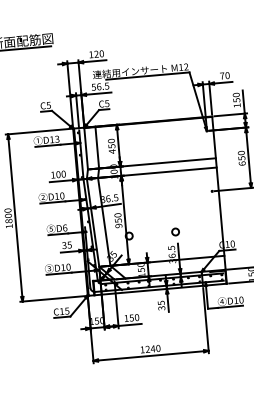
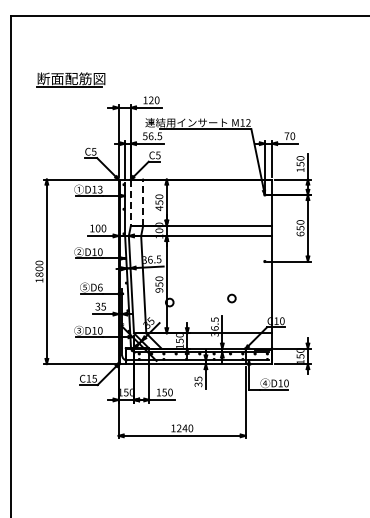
line: (97, 147) -> (143, 202), solid -> dashed
line: (85, 148) -> (130, 202), solid -> dashed
circle: (175, 232) -> (231, 298), moved

